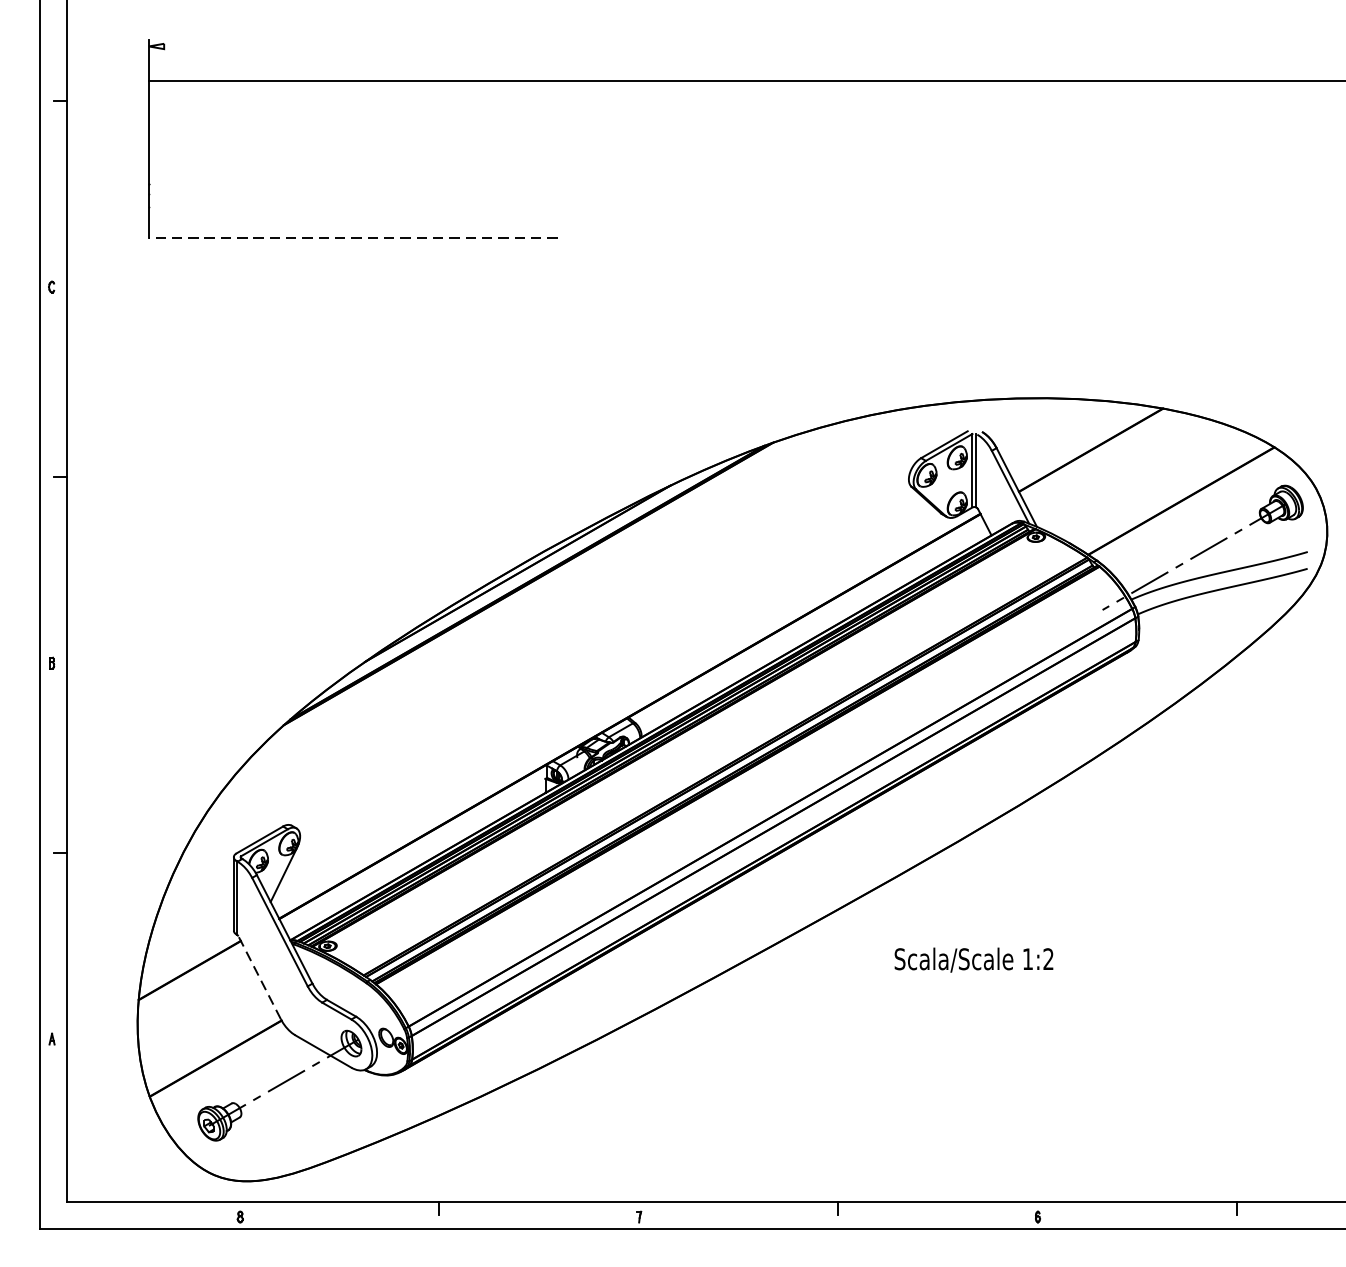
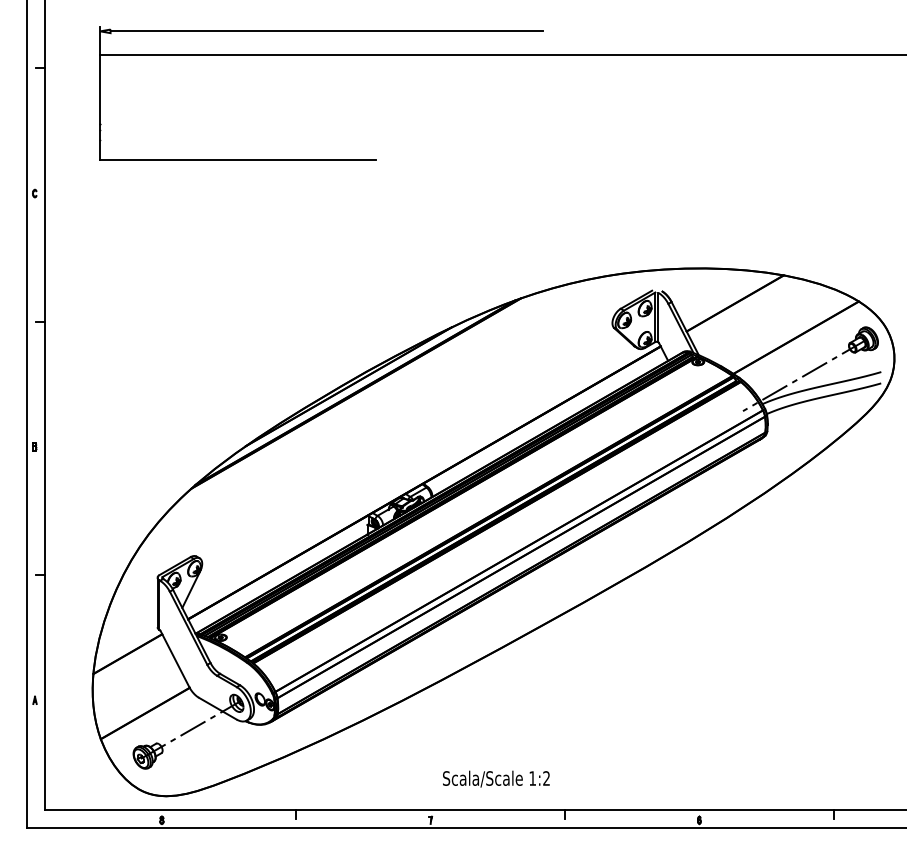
line: (484, 46) -> (326, 31), added
line: (353, 238) -> (238, 160), dashed -> solid
text: (974, 959) -> (496, 778), moved
line: (259, 976) -> (174, 658), dashed -> solid

